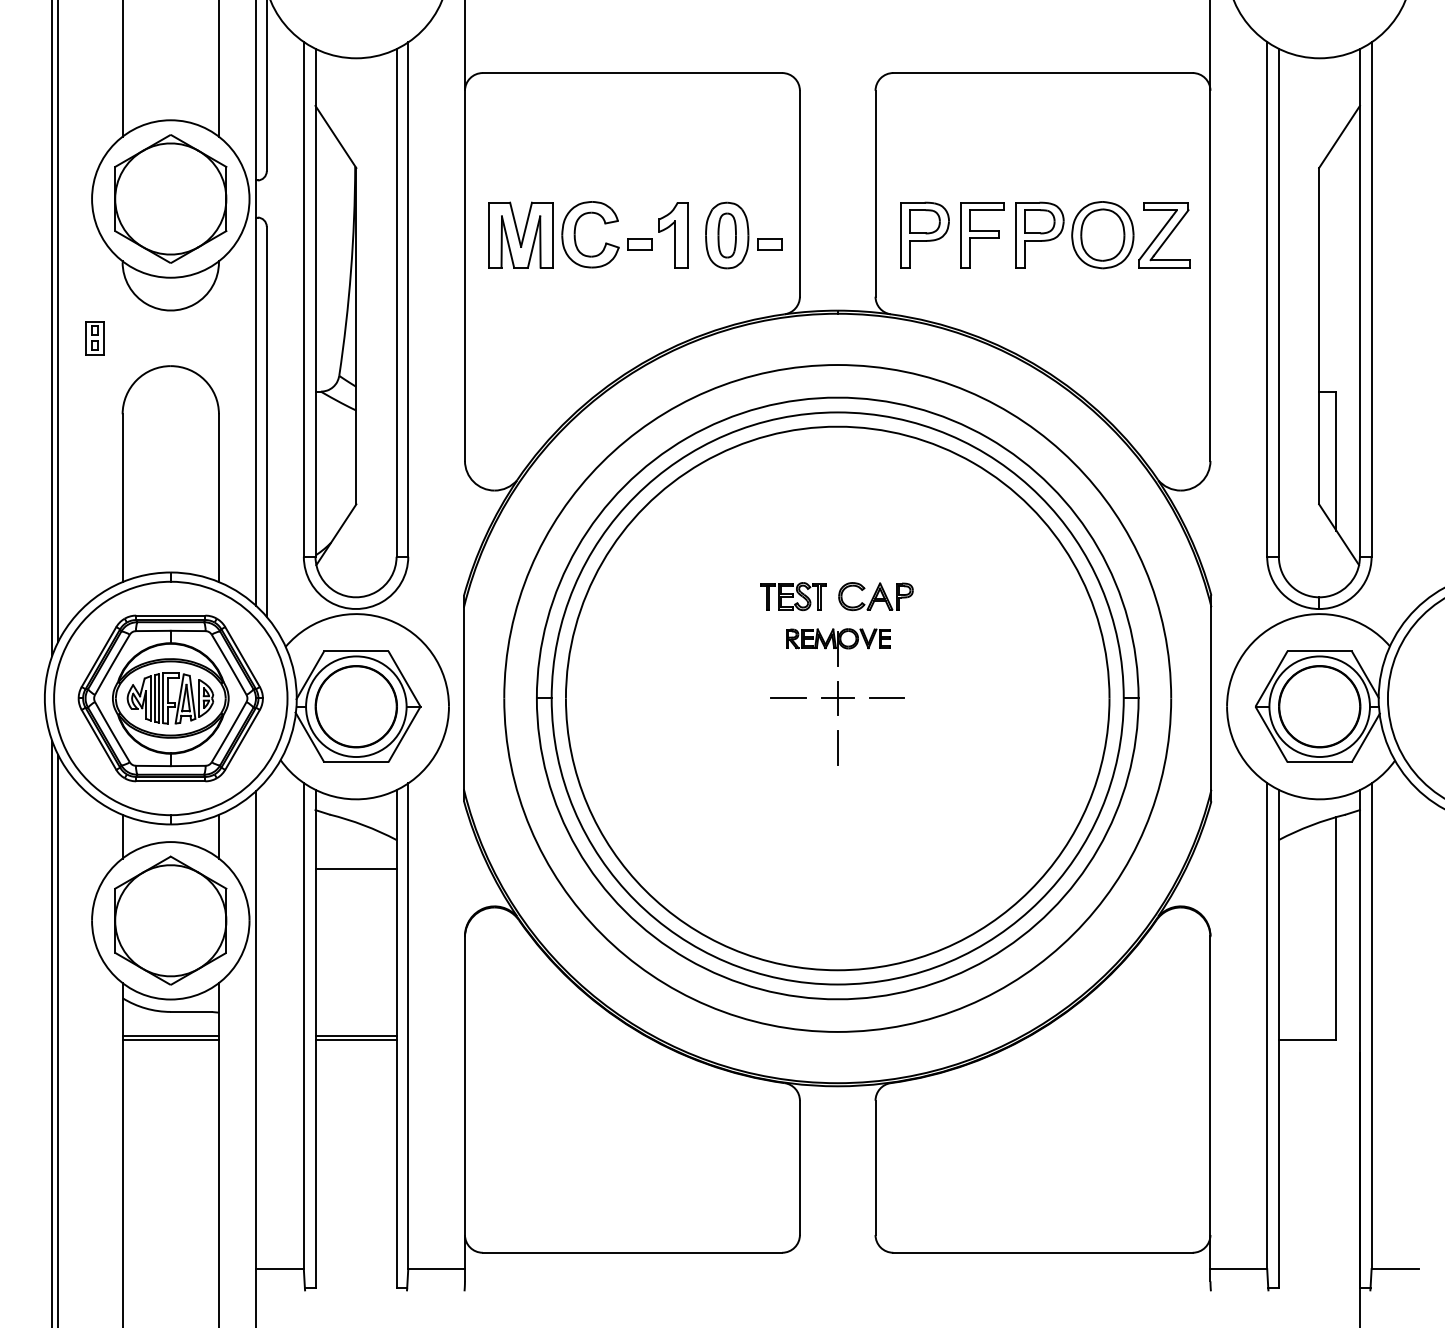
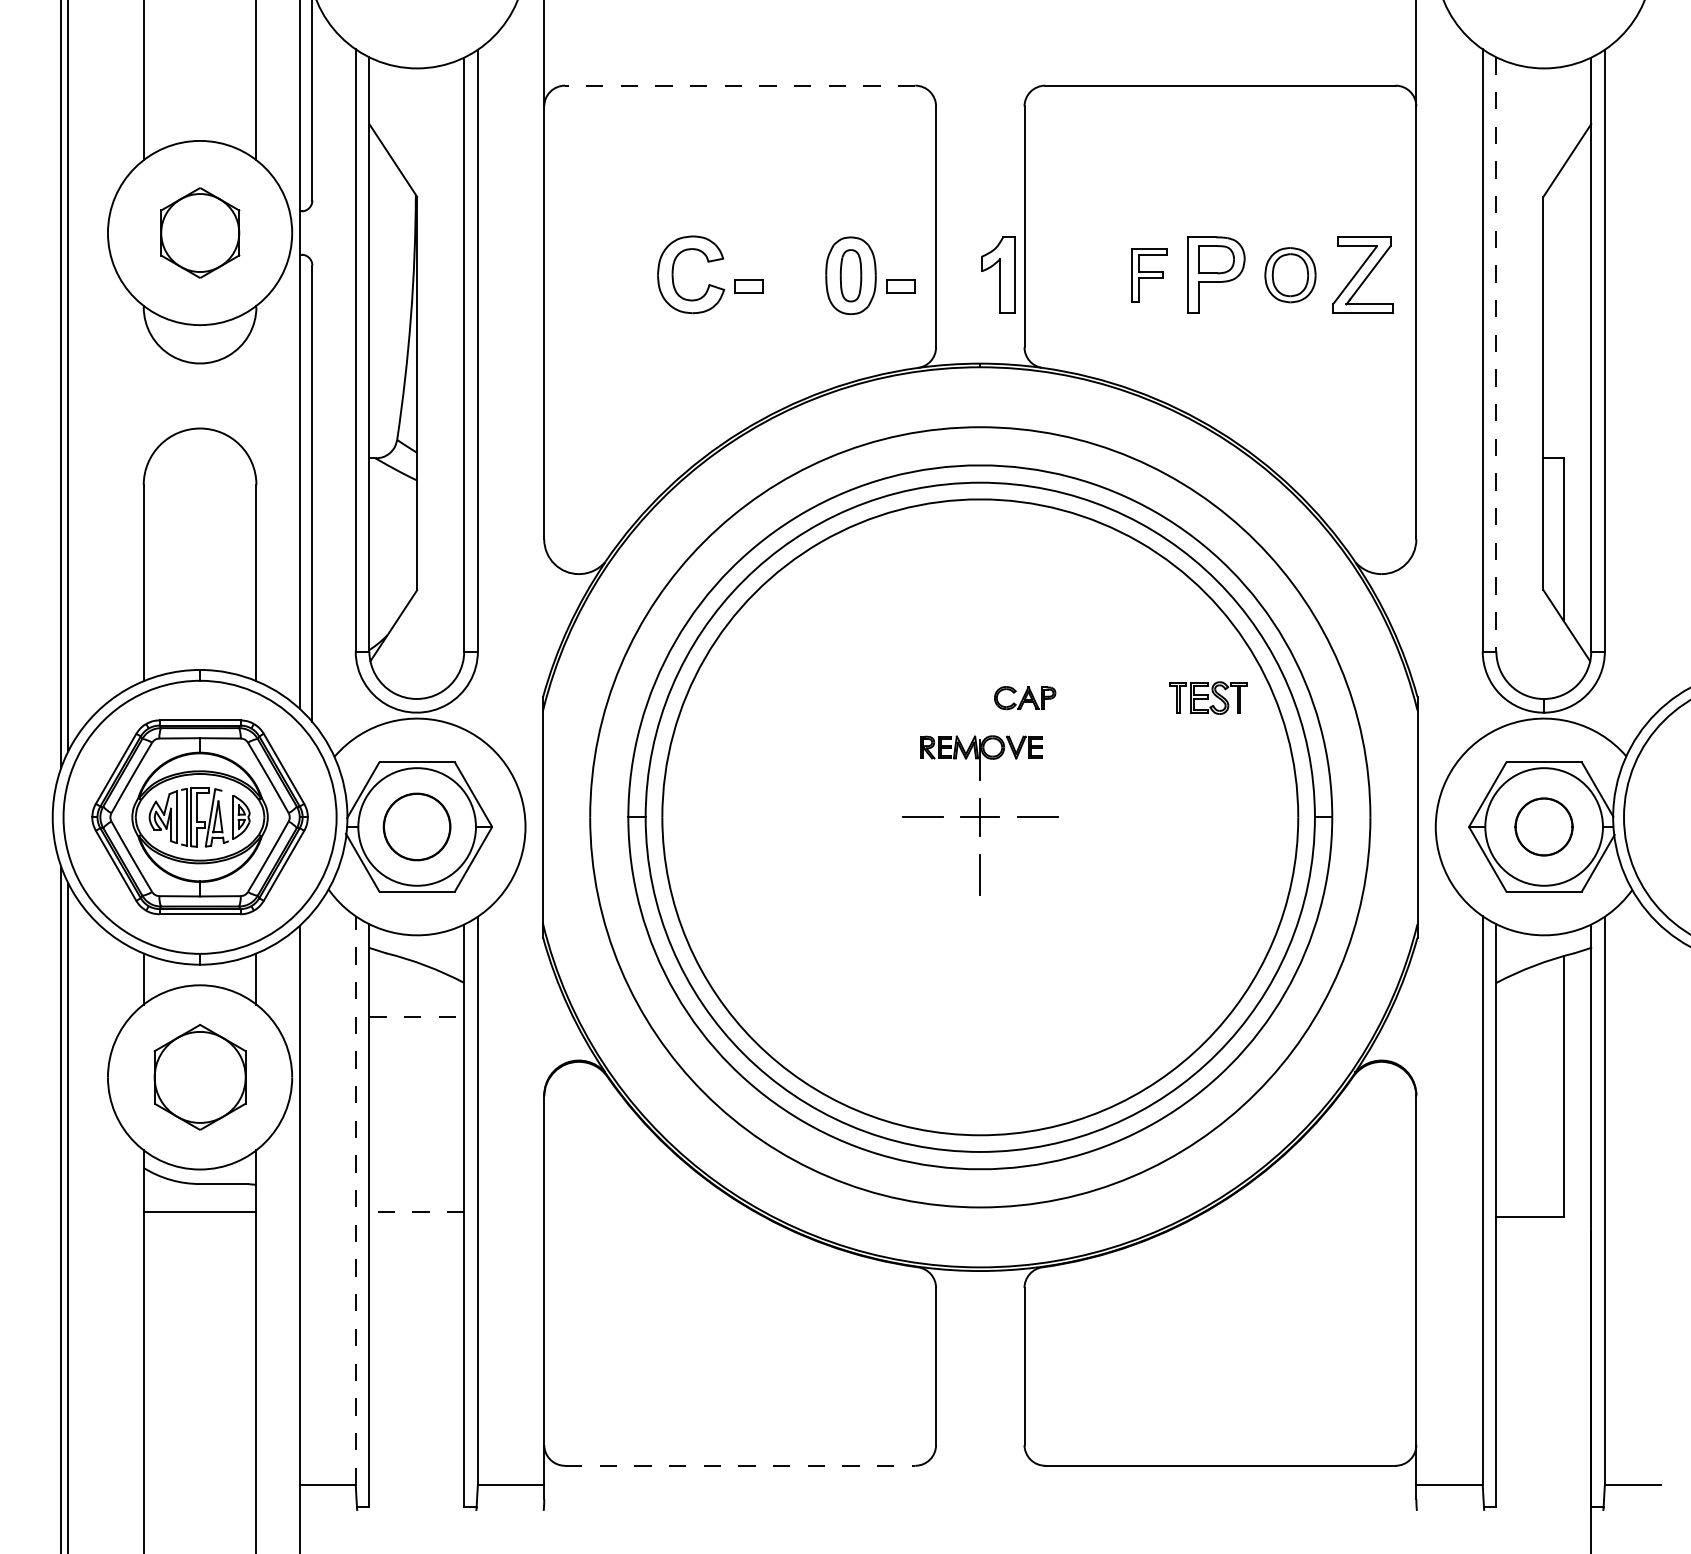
line: (631, 72) -> (739, 85), solid -> dashed
part: (171, 198) -> (200, 232), size x0.6
part: (673, 234) -> (998, 274), moved
part: (925, 234) -> (1082, 274), removed
part: (982, 234) -> (1149, 274), size x0.7
part: (1102, 234) -> (1290, 274), size x0.7
part: (520, 235) -> (609, 275), removed
line: (1278, 302) -> (1496, 354), solid -> dashed
part: (94, 337) -> (110, 395), removed
part: (793, 596) -> (1208, 697), moved
part: (876, 596) -> (1025, 697), size x0.7
line: (192, 696) -> (225, 815), removed
line: (154, 698) -> (181, 817), removed
part: (355, 706) -> (416, 826), size x0.7
part: (1319, 706) -> (1543, 826), size x0.6
line: (356, 868) -> (417, 1016), solid -> dashed
part: (171, 920) -> (200, 1077), size x0.7
line: (303, 1026) -> (355, 1200), solid -> dashed
line: (355, 1035) -> (416, 1211), solid -> dashed
line: (170, 1039) -> (199, 1216), removed
line: (355, 1039) -> (416, 1216), removed
line: (632, 1252) -> (740, 1465), solid -> dashed

